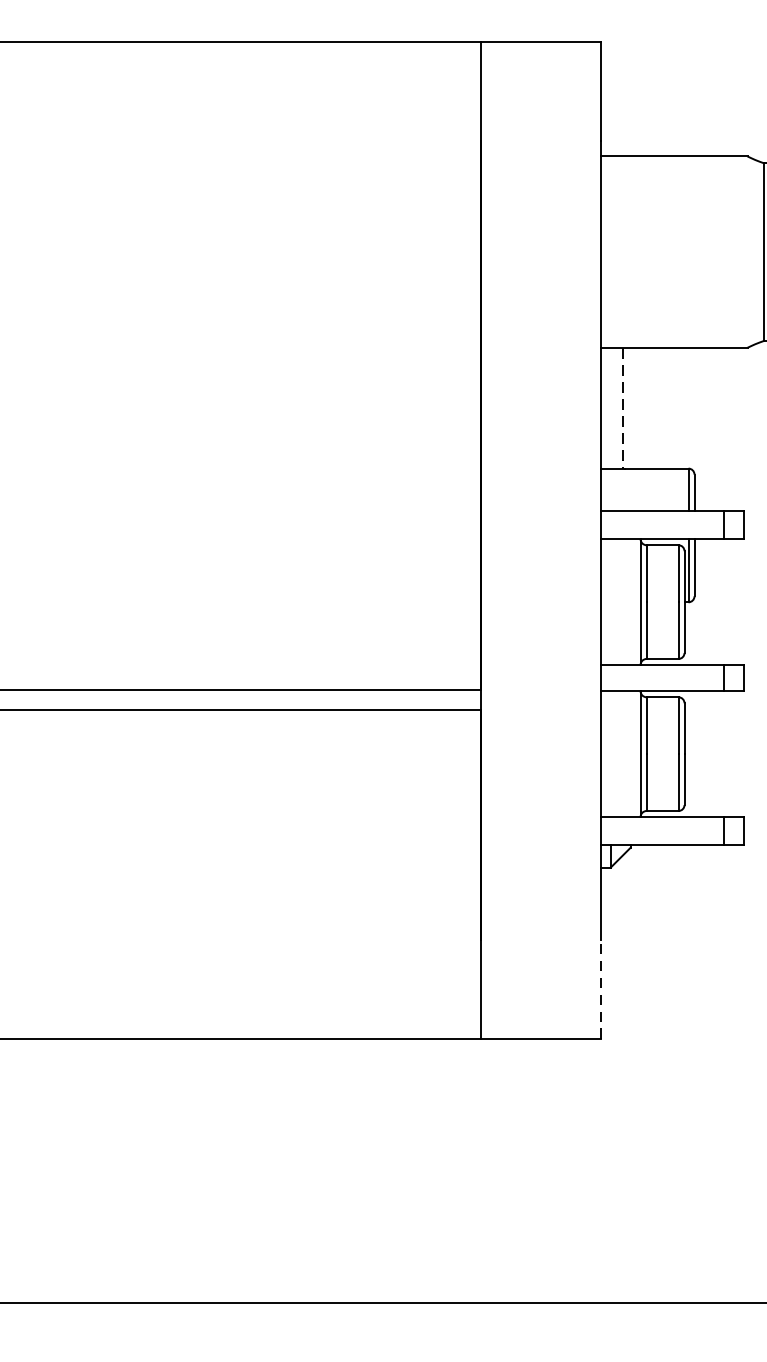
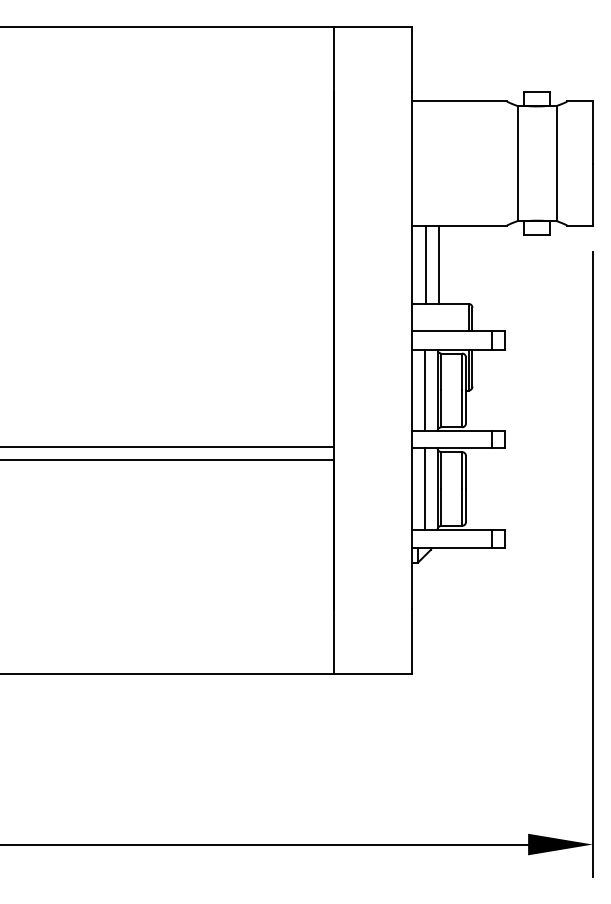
line: (642, 407) -> (438, 264), added
line: (622, 409) -> (425, 265), dashed -> solid
line: (620, 602) -> (424, 390), added
line: (620, 753) -> (424, 488), added
line: (600, 987) -> (411, 640), dashed -> solid

